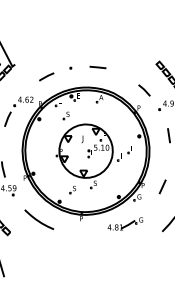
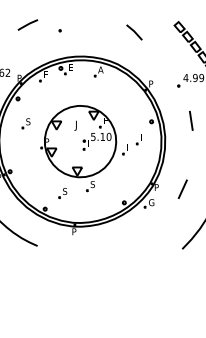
line: (97, 67) -> (95, 29), removed
line: (46, 76) -> (27, 24), moved
line: (144, 90) -> (134, 32), moved
part: (65, 115) -> (24, 123), moved
part: (125, 223) -> (133, 238), removed

